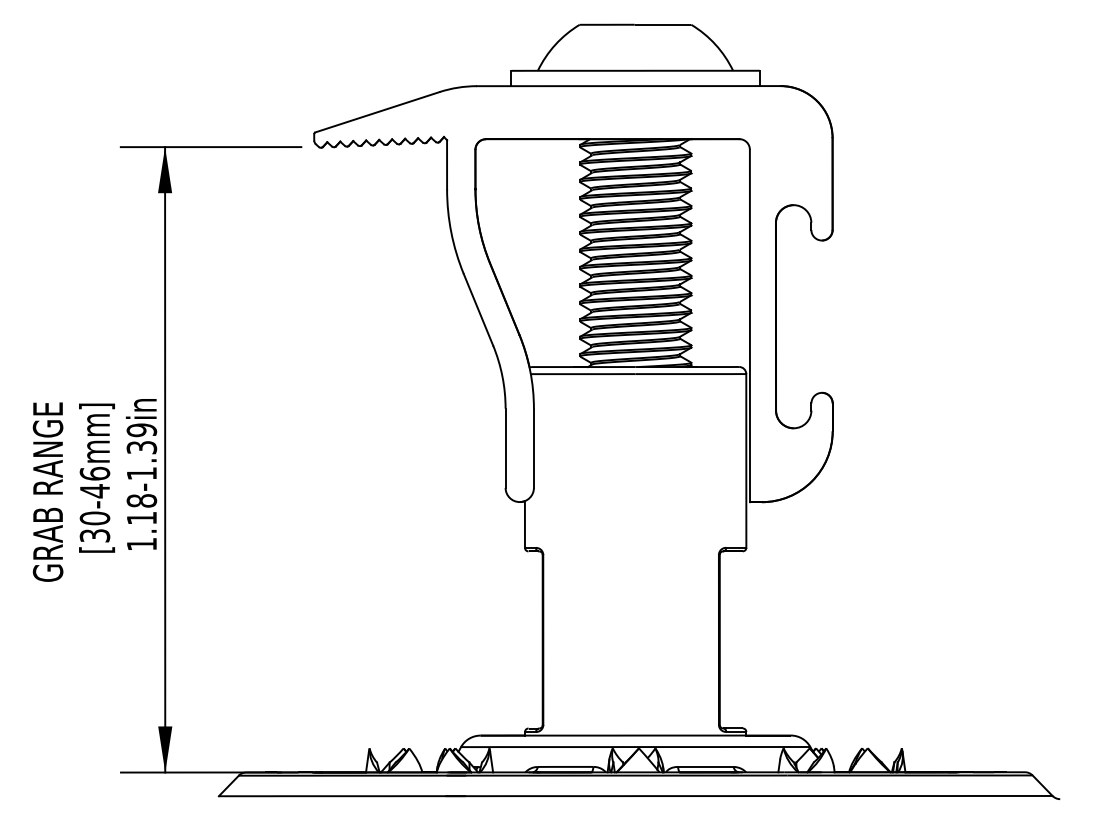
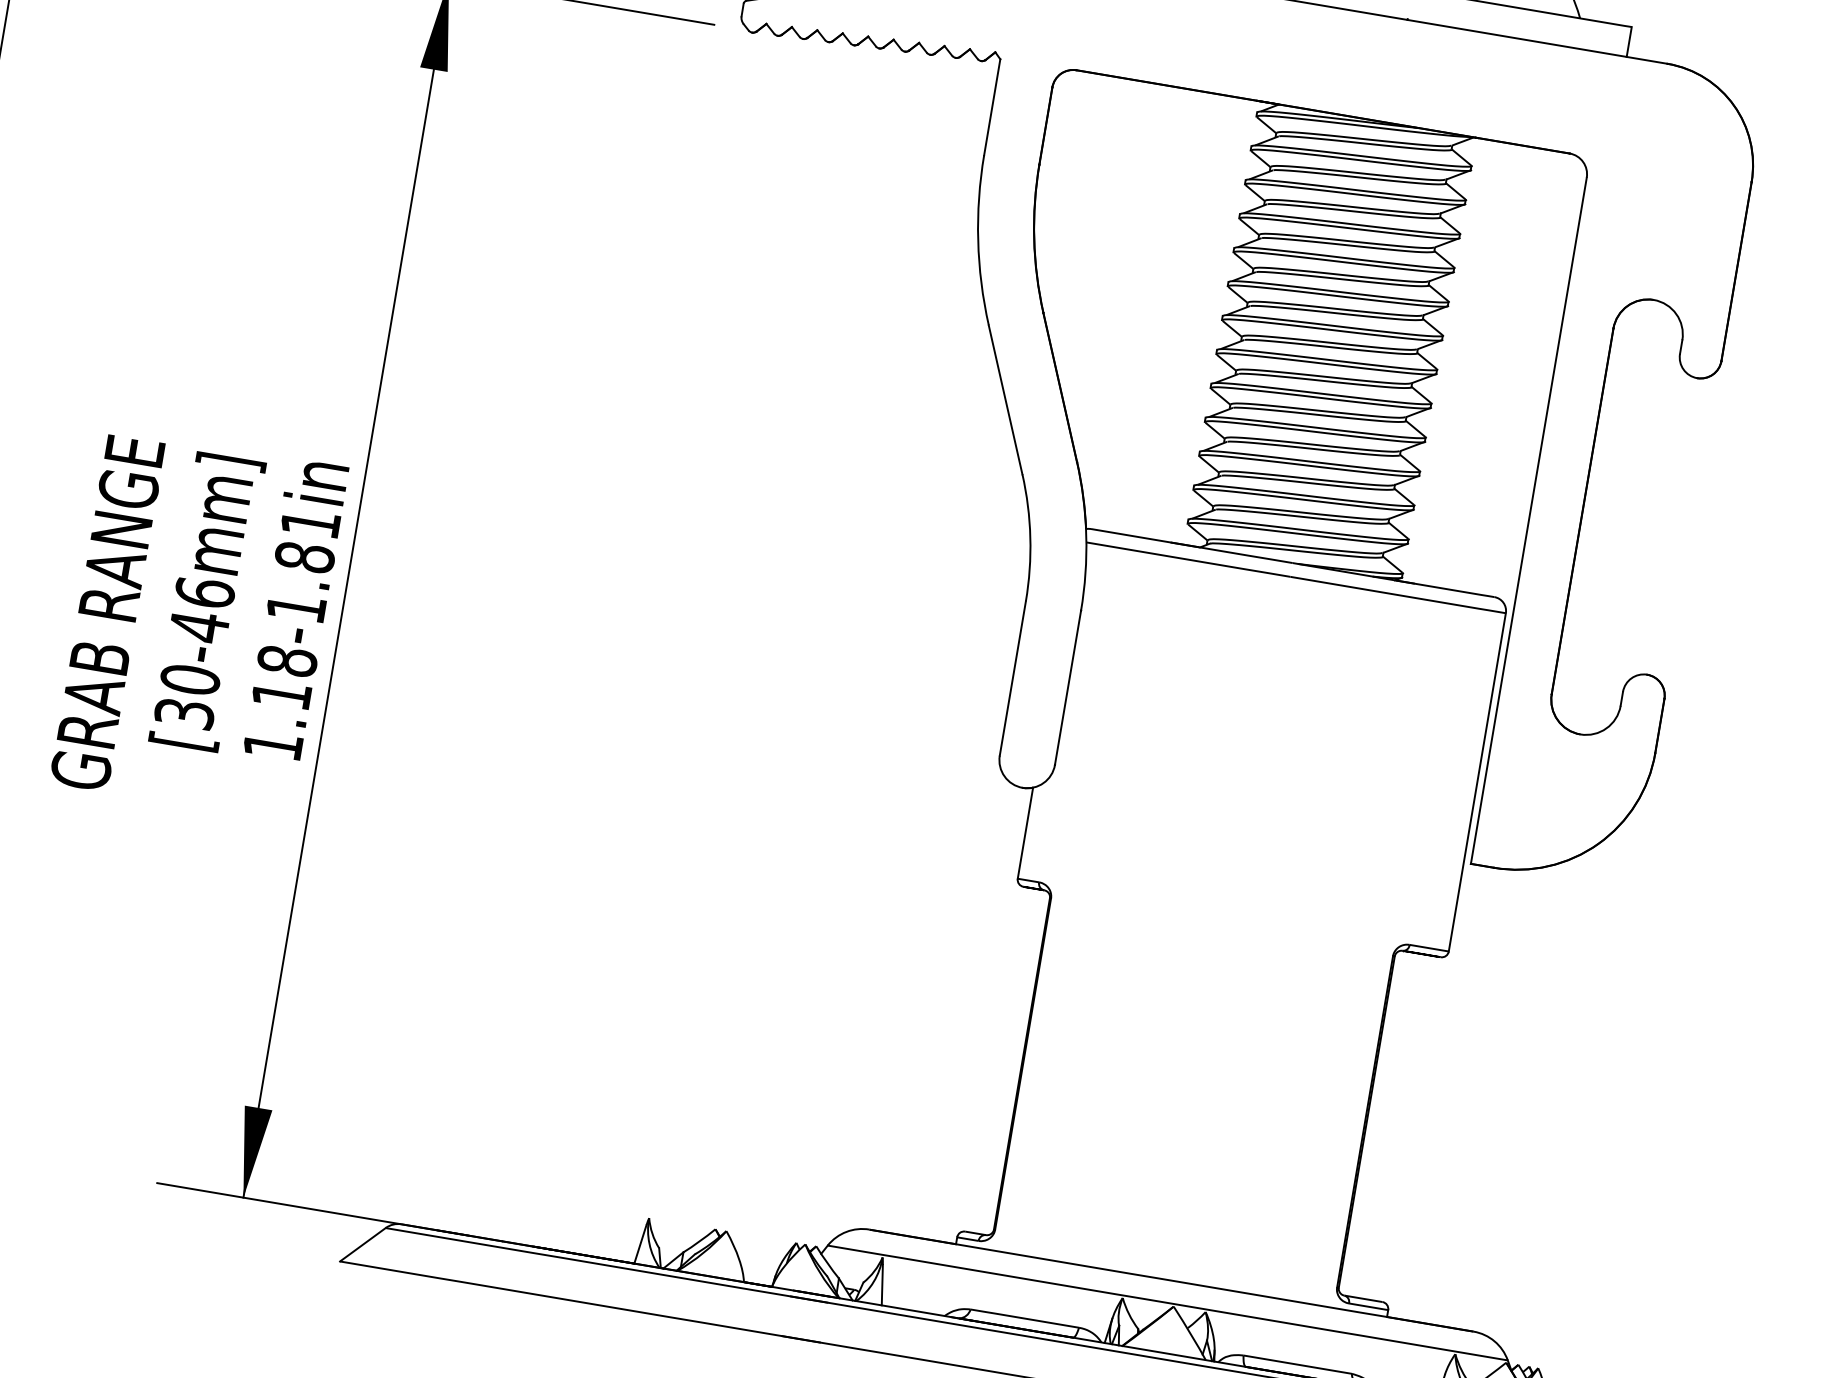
text: (141, 438) -> (307, 539), 1.18-1.39in -> 1.18-1.81in

